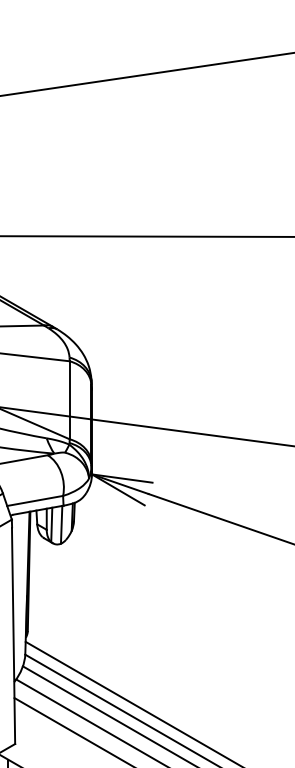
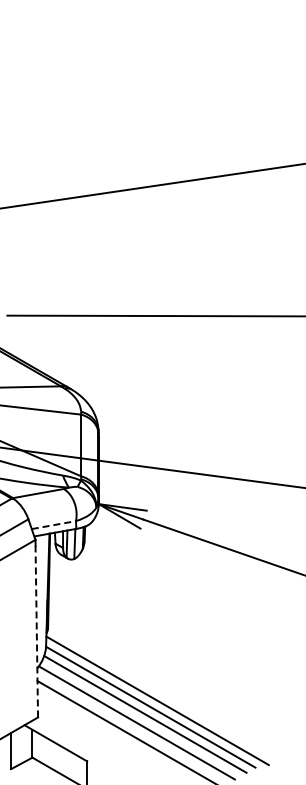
line: (35, 501) -> (54, 525), solid -> dashed
line: (13, 635) -> (36, 631), solid -> dashed

